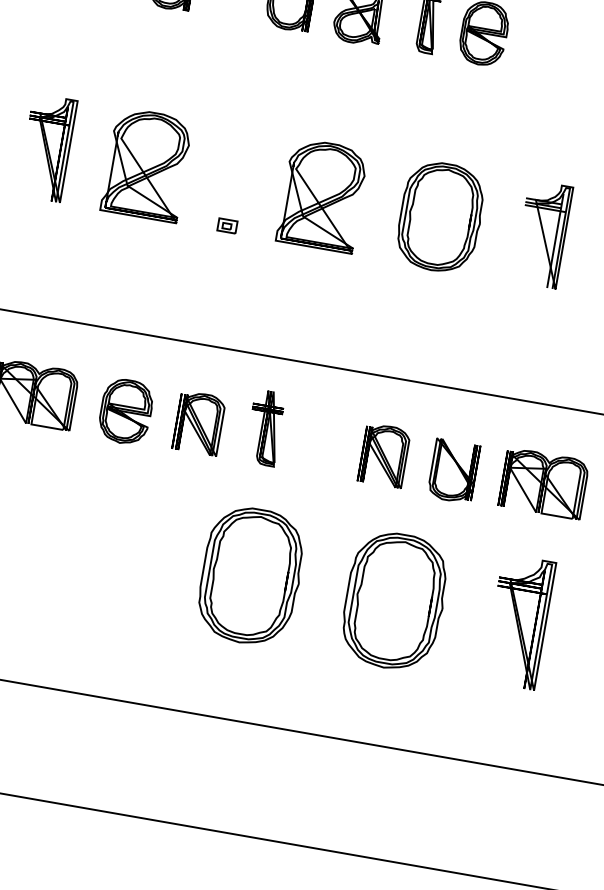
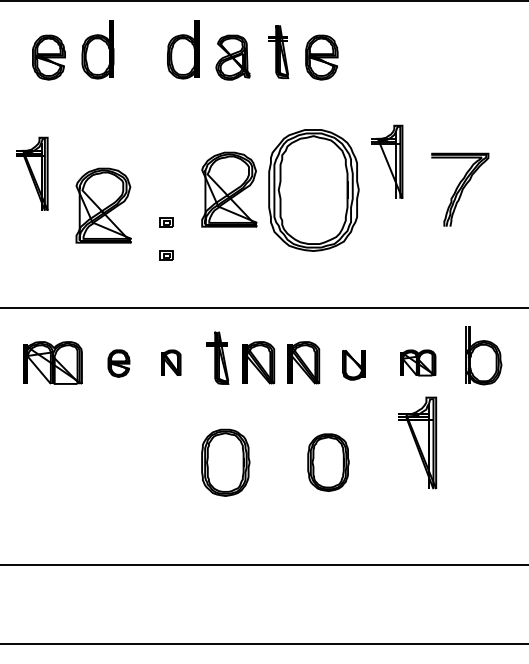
part: (47, 147) -> (32, 173), moved
part: (146, 164) -> (103, 205), moved
part: (440, 217) -> (313, 190), size x1.6
part: (543, 233) -> (387, 161), moved
part: (218, 272) -> (166, 255), added
part: (125, 411) -> (118, 363), size x0.6
part: (198, 422) -> (170, 362), size x0.6
part: (321, 444) -> (258, 362), added
part: (453, 470) -> (353, 364), size x0.7
part: (543, 482) -> (417, 362), size x0.6
part: (250, 575) -> (225, 462), size x0.7
part: (394, 600) -> (328, 462), size x0.6
part: (519, 621) -> (417, 442), moved

